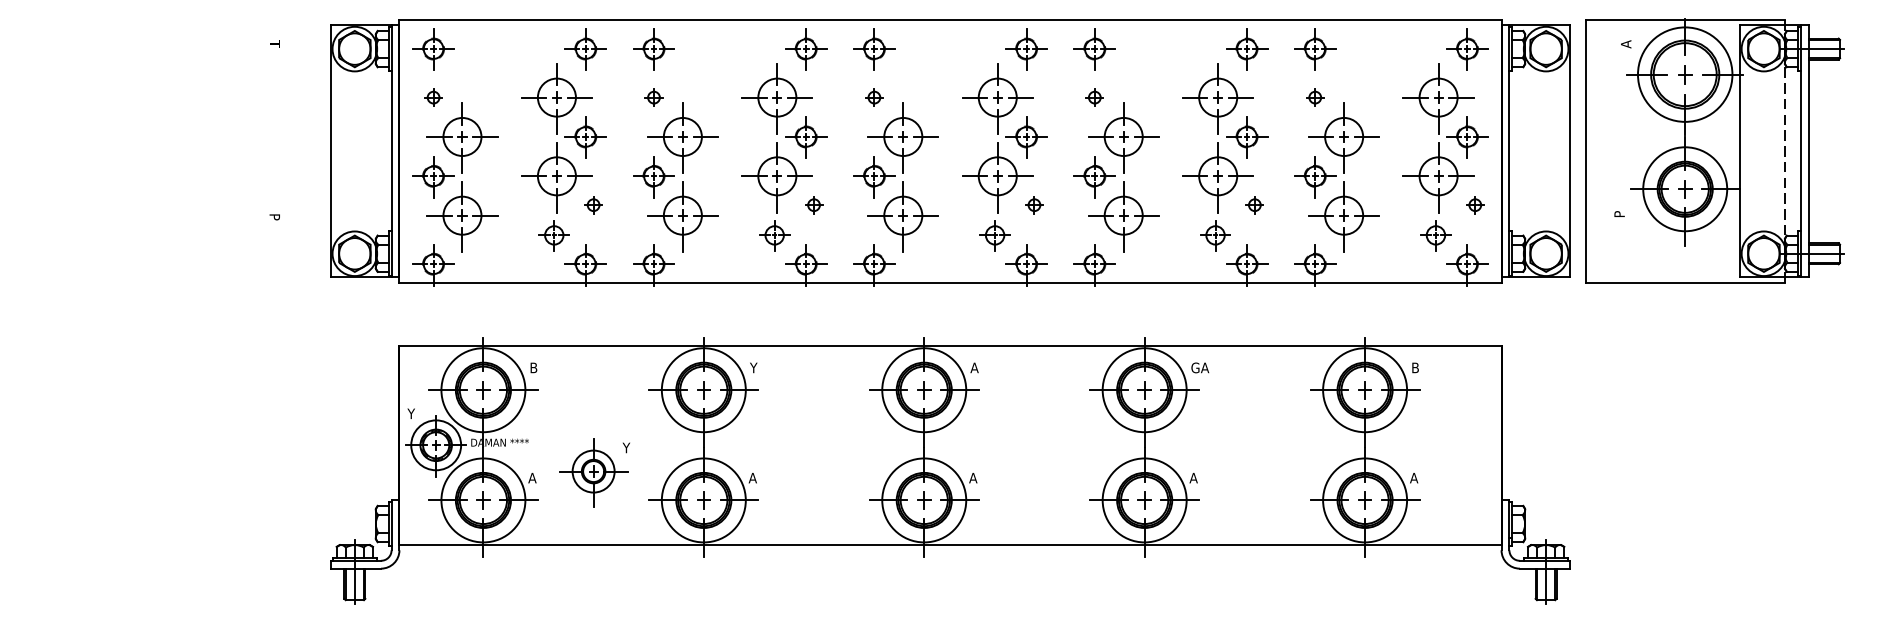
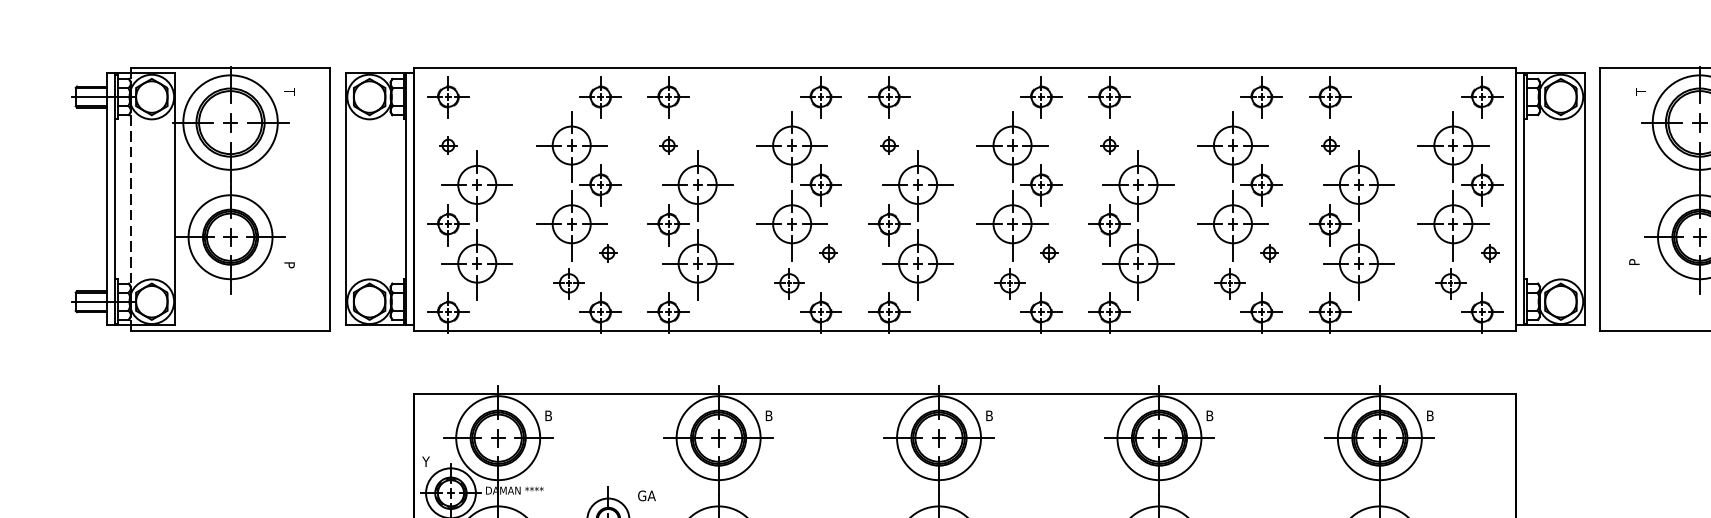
text: (1626, 44) -> (1641, 92), A -> T
part: (185, 150) -> (200, 198), added
text: (753, 367) -> (768, 415), Y -> B
text: (974, 367) -> (989, 415), A -> B
text: (1200, 367) -> (1215, 415), GA -> B
text: (631, 447) -> (646, 495), Y -> GA

